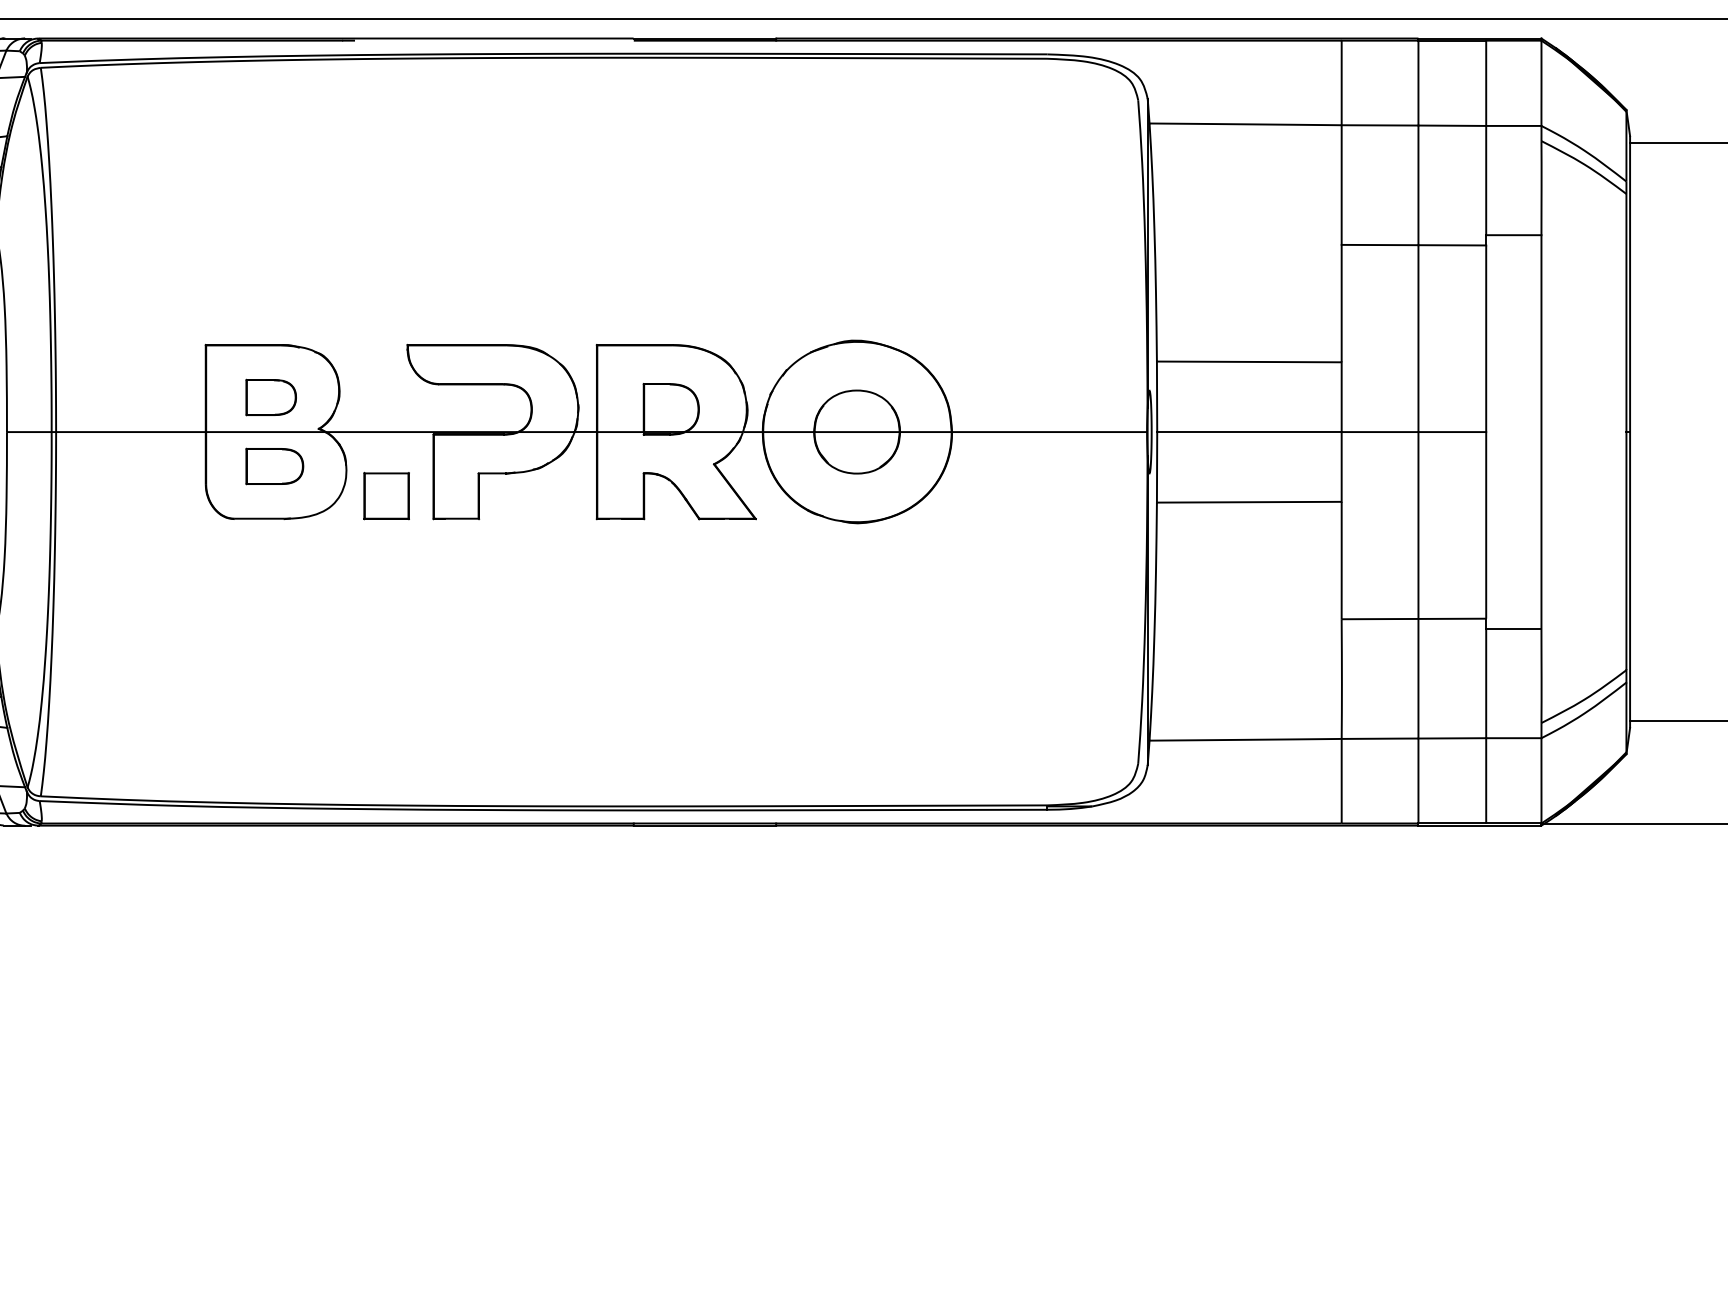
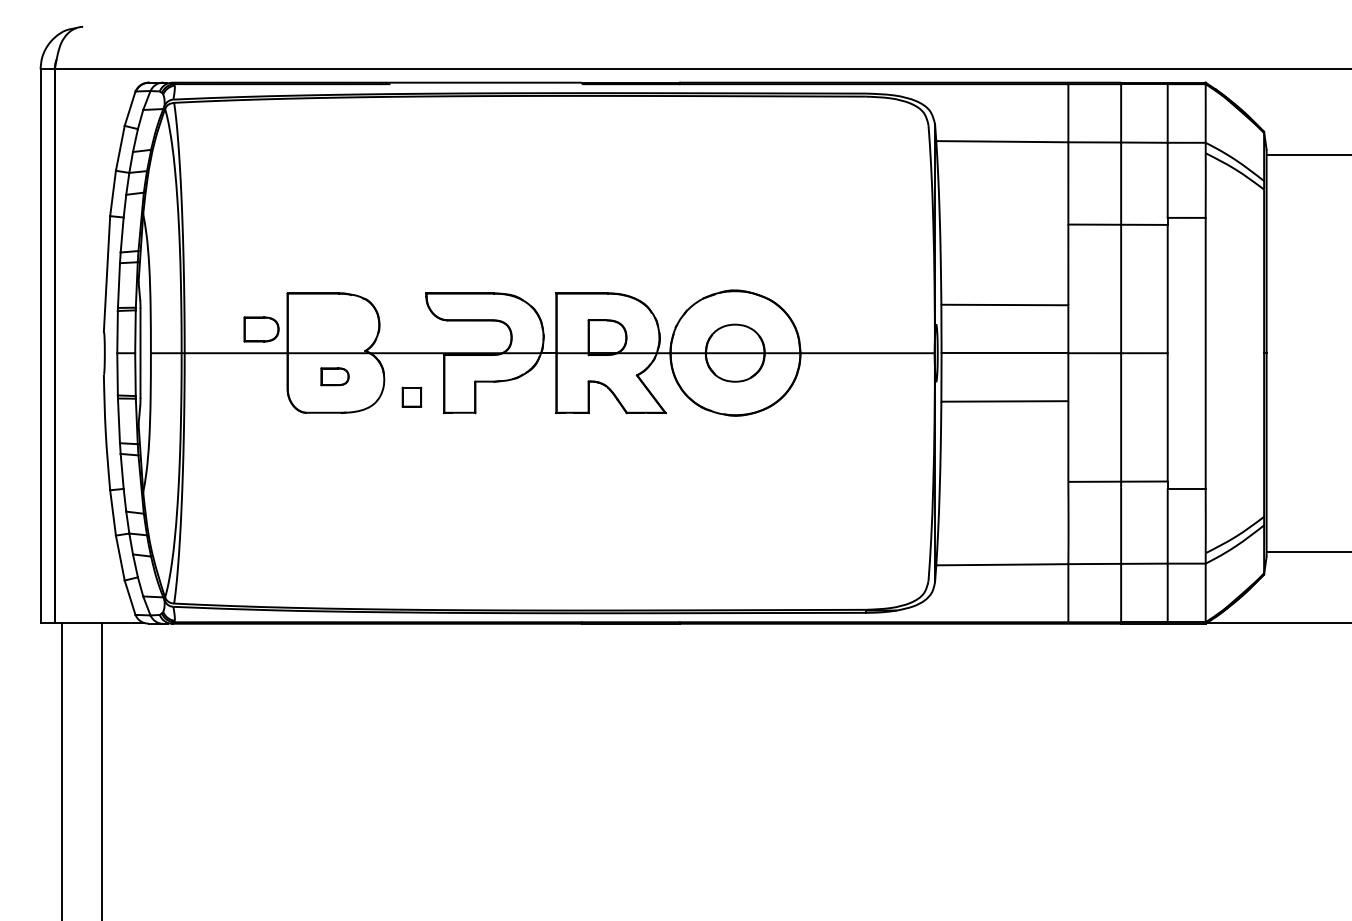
part: (271, 397) -> (261, 329), moved
part: (274, 465) -> (334, 376), size x0.7
part: (386, 496) -> (411, 397), size x0.6

